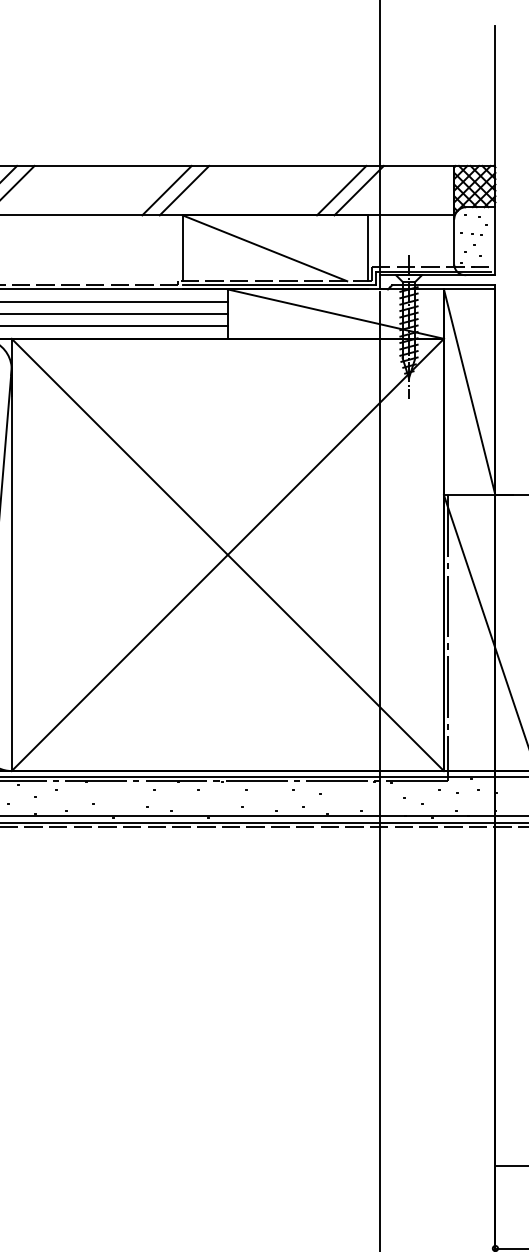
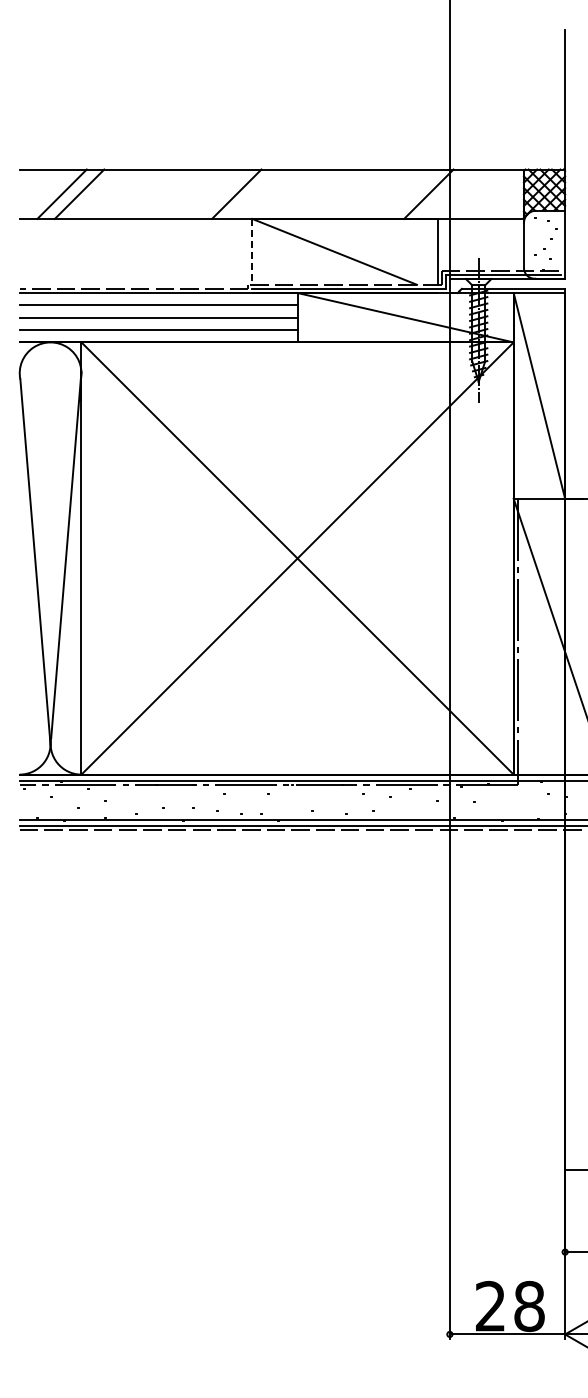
line: (183, 189) -> (253, 193), removed
line: (341, 189) -> (411, 193), removed
line: (182, 247) -> (252, 251), solid -> dashed

